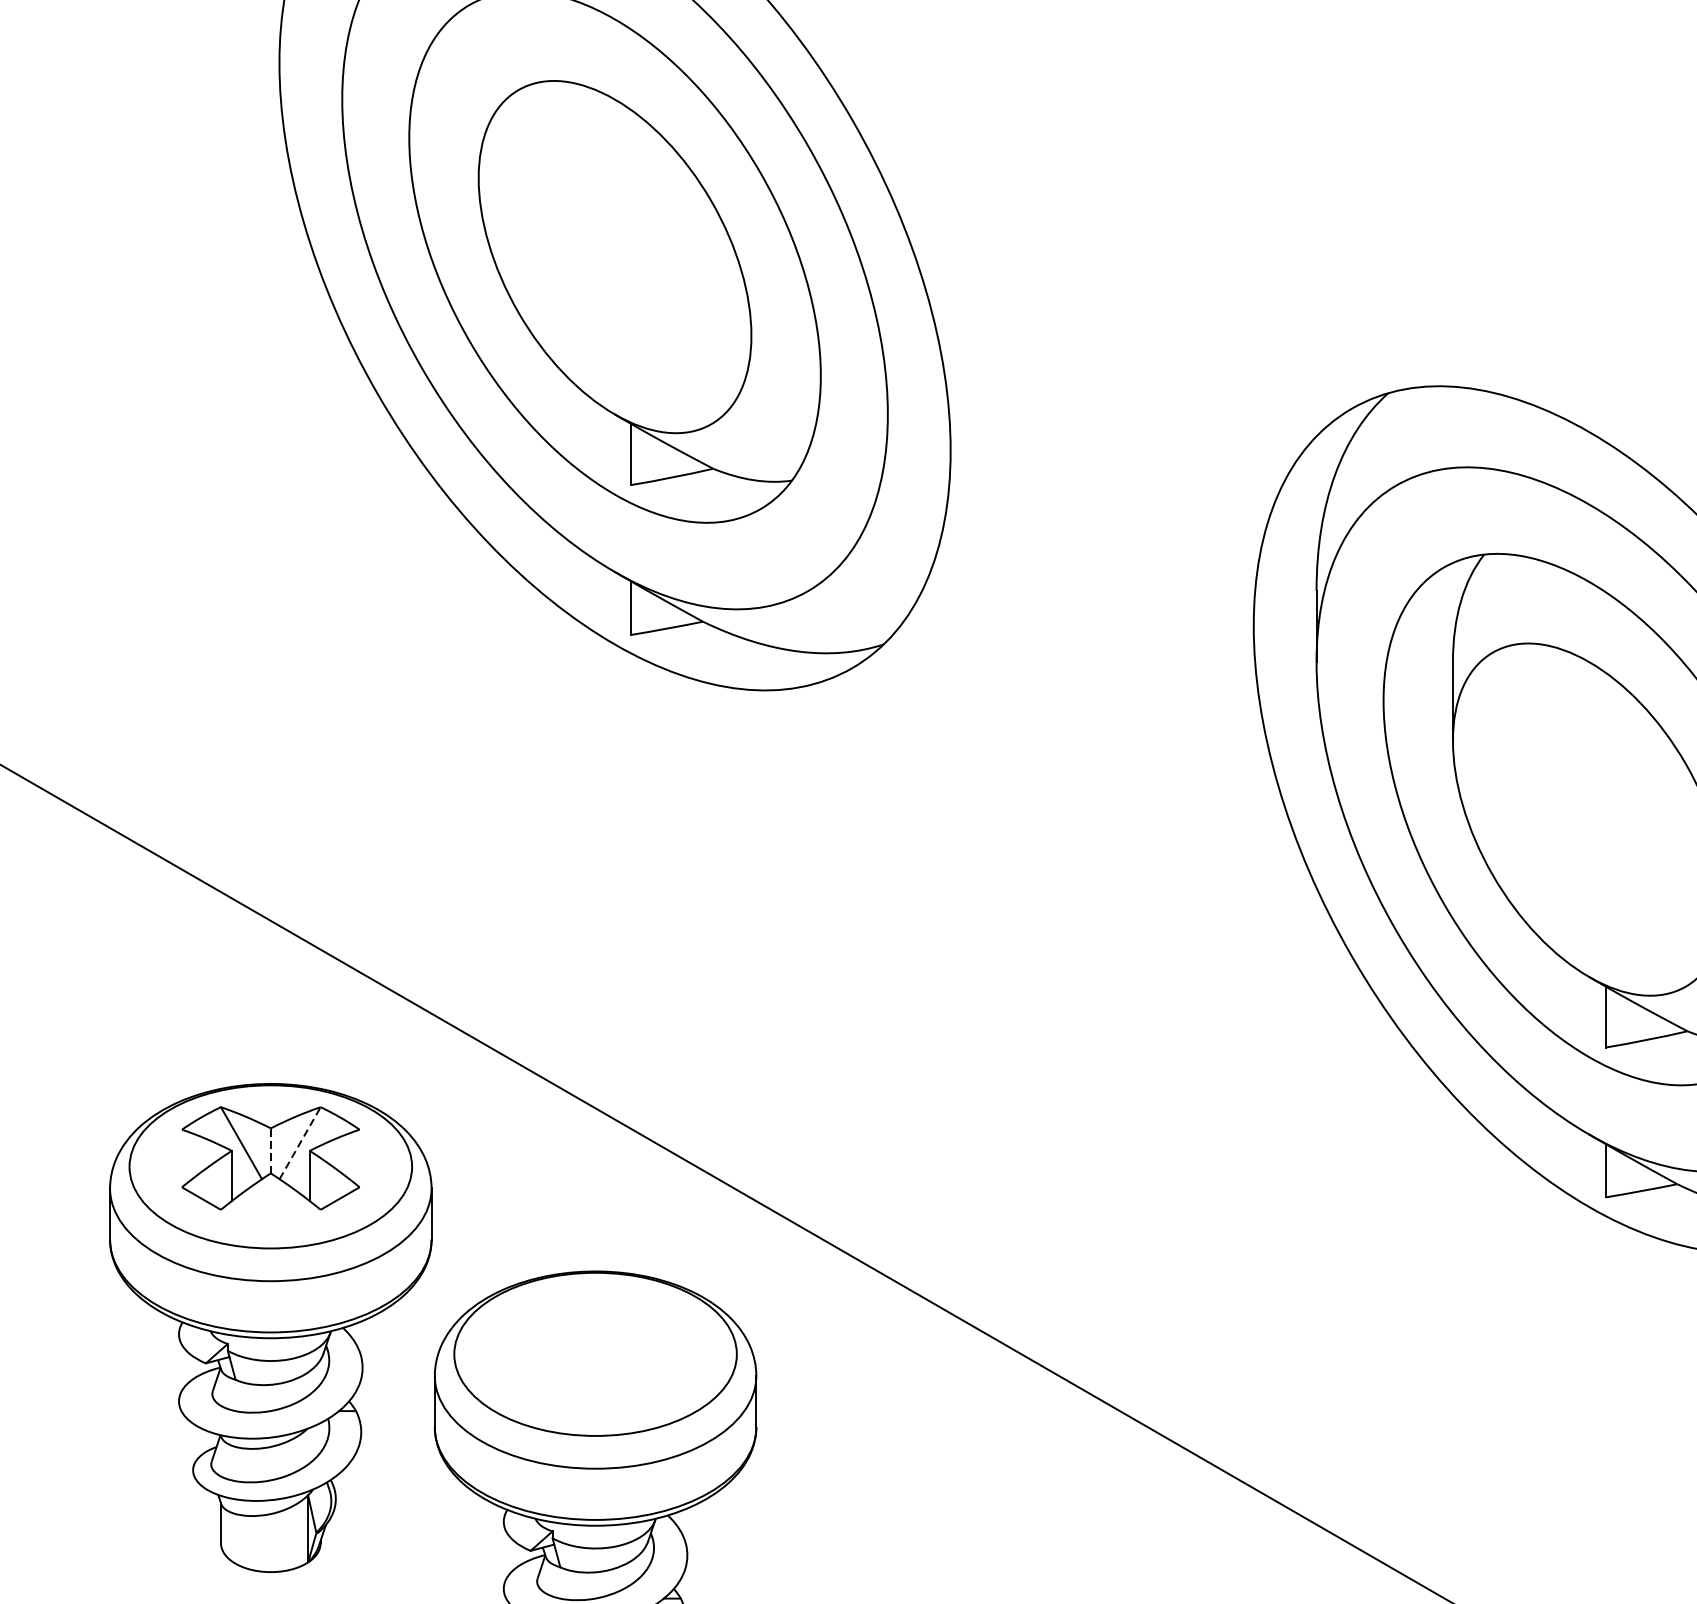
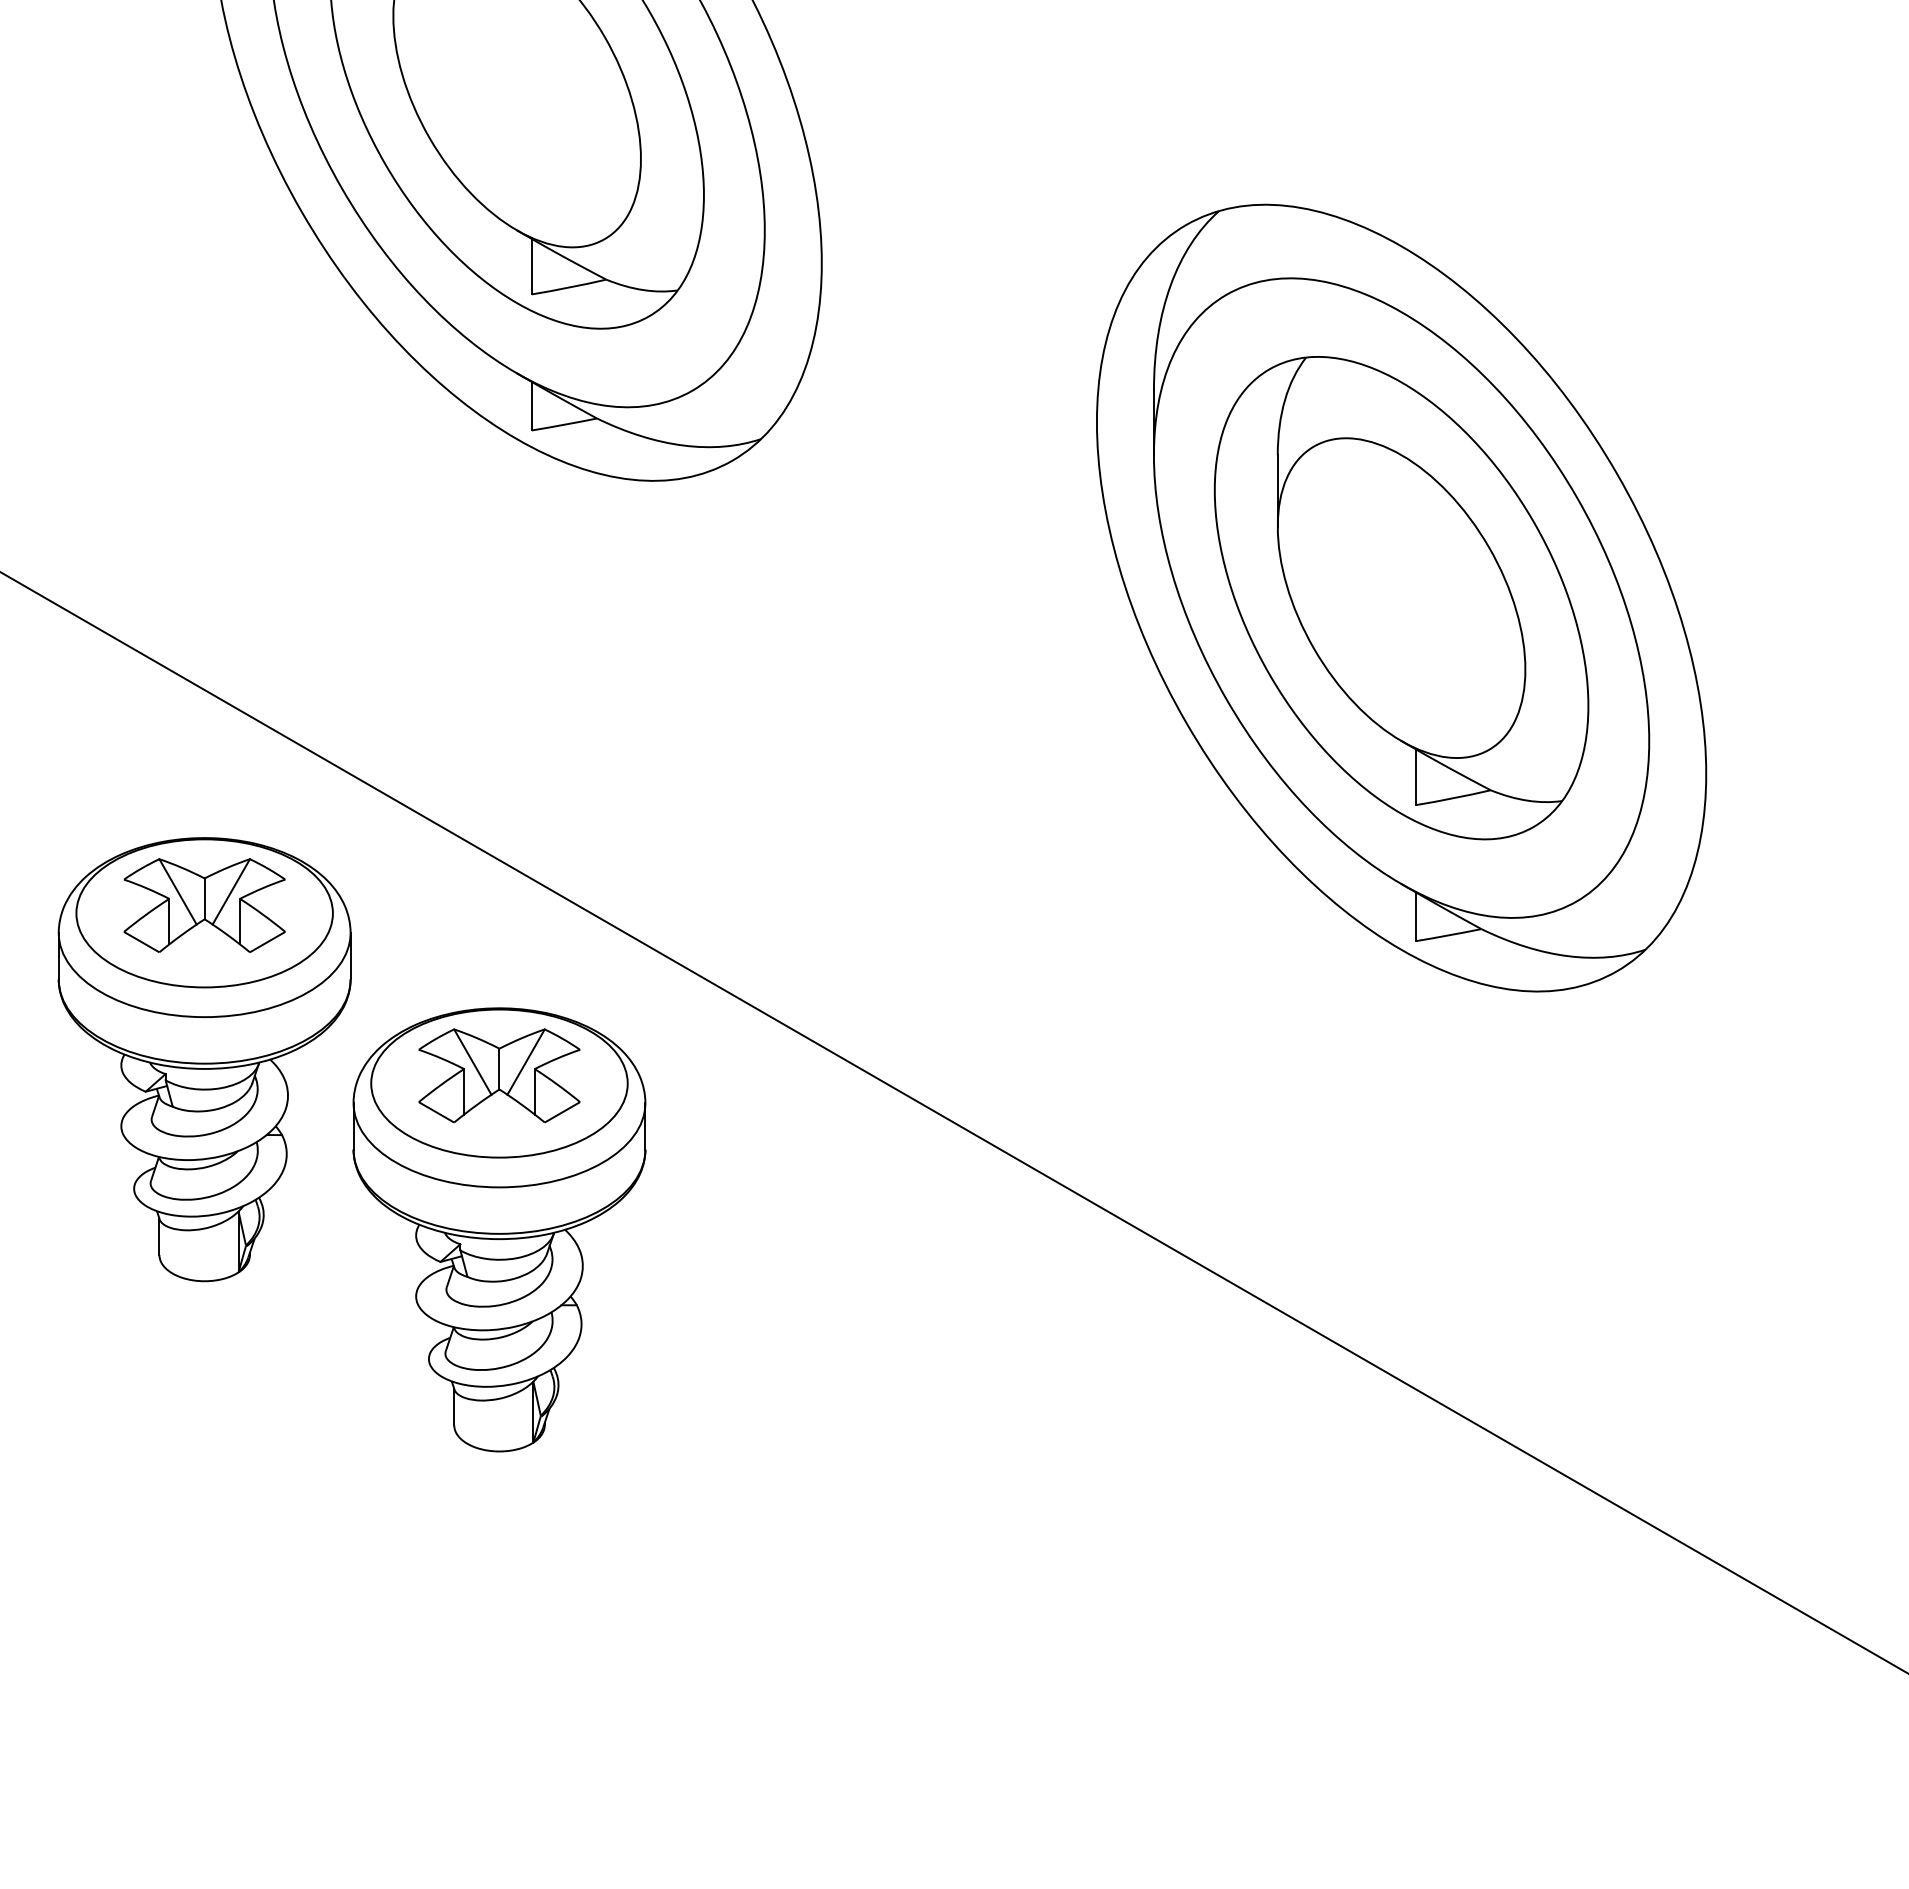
line: (300, 1142) -> (231, 891), dashed -> solid
line: (270, 1150) -> (204, 898), dashed -> solid
part: (595, 1345) -> (499, 1075), added

